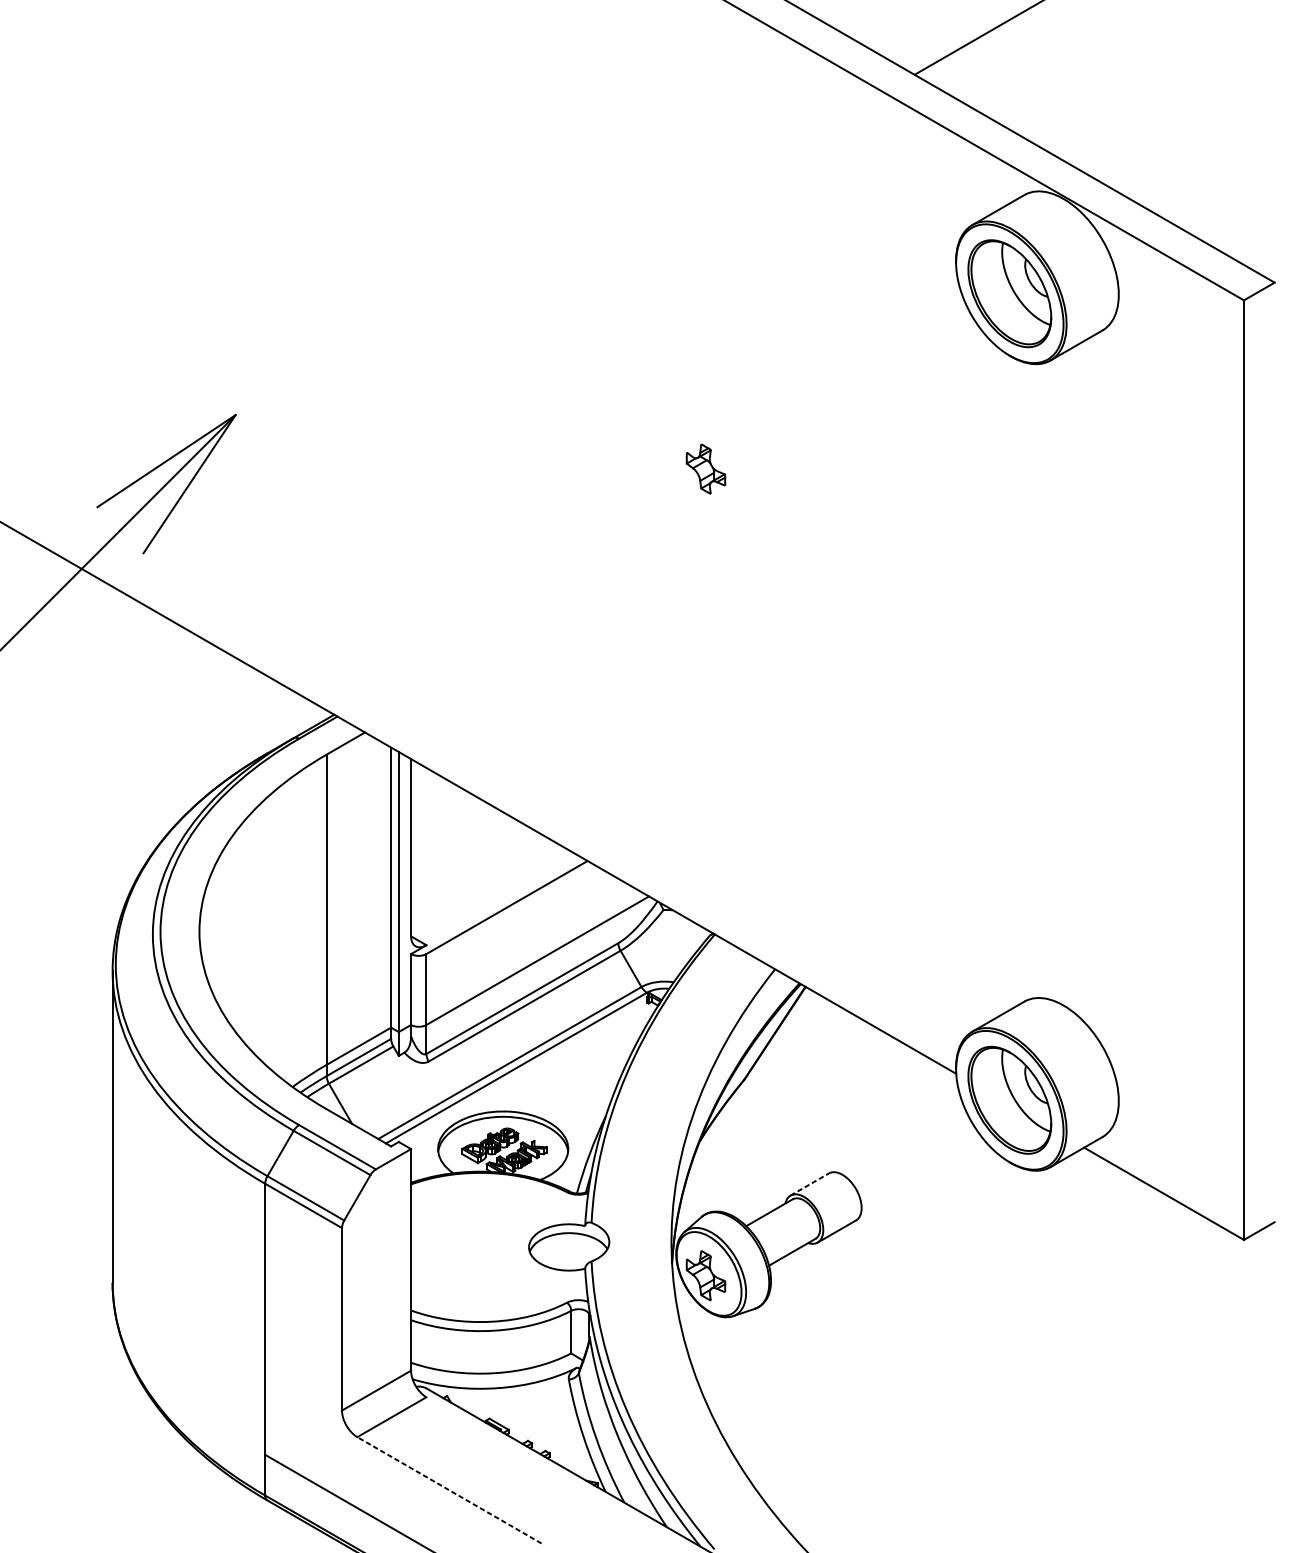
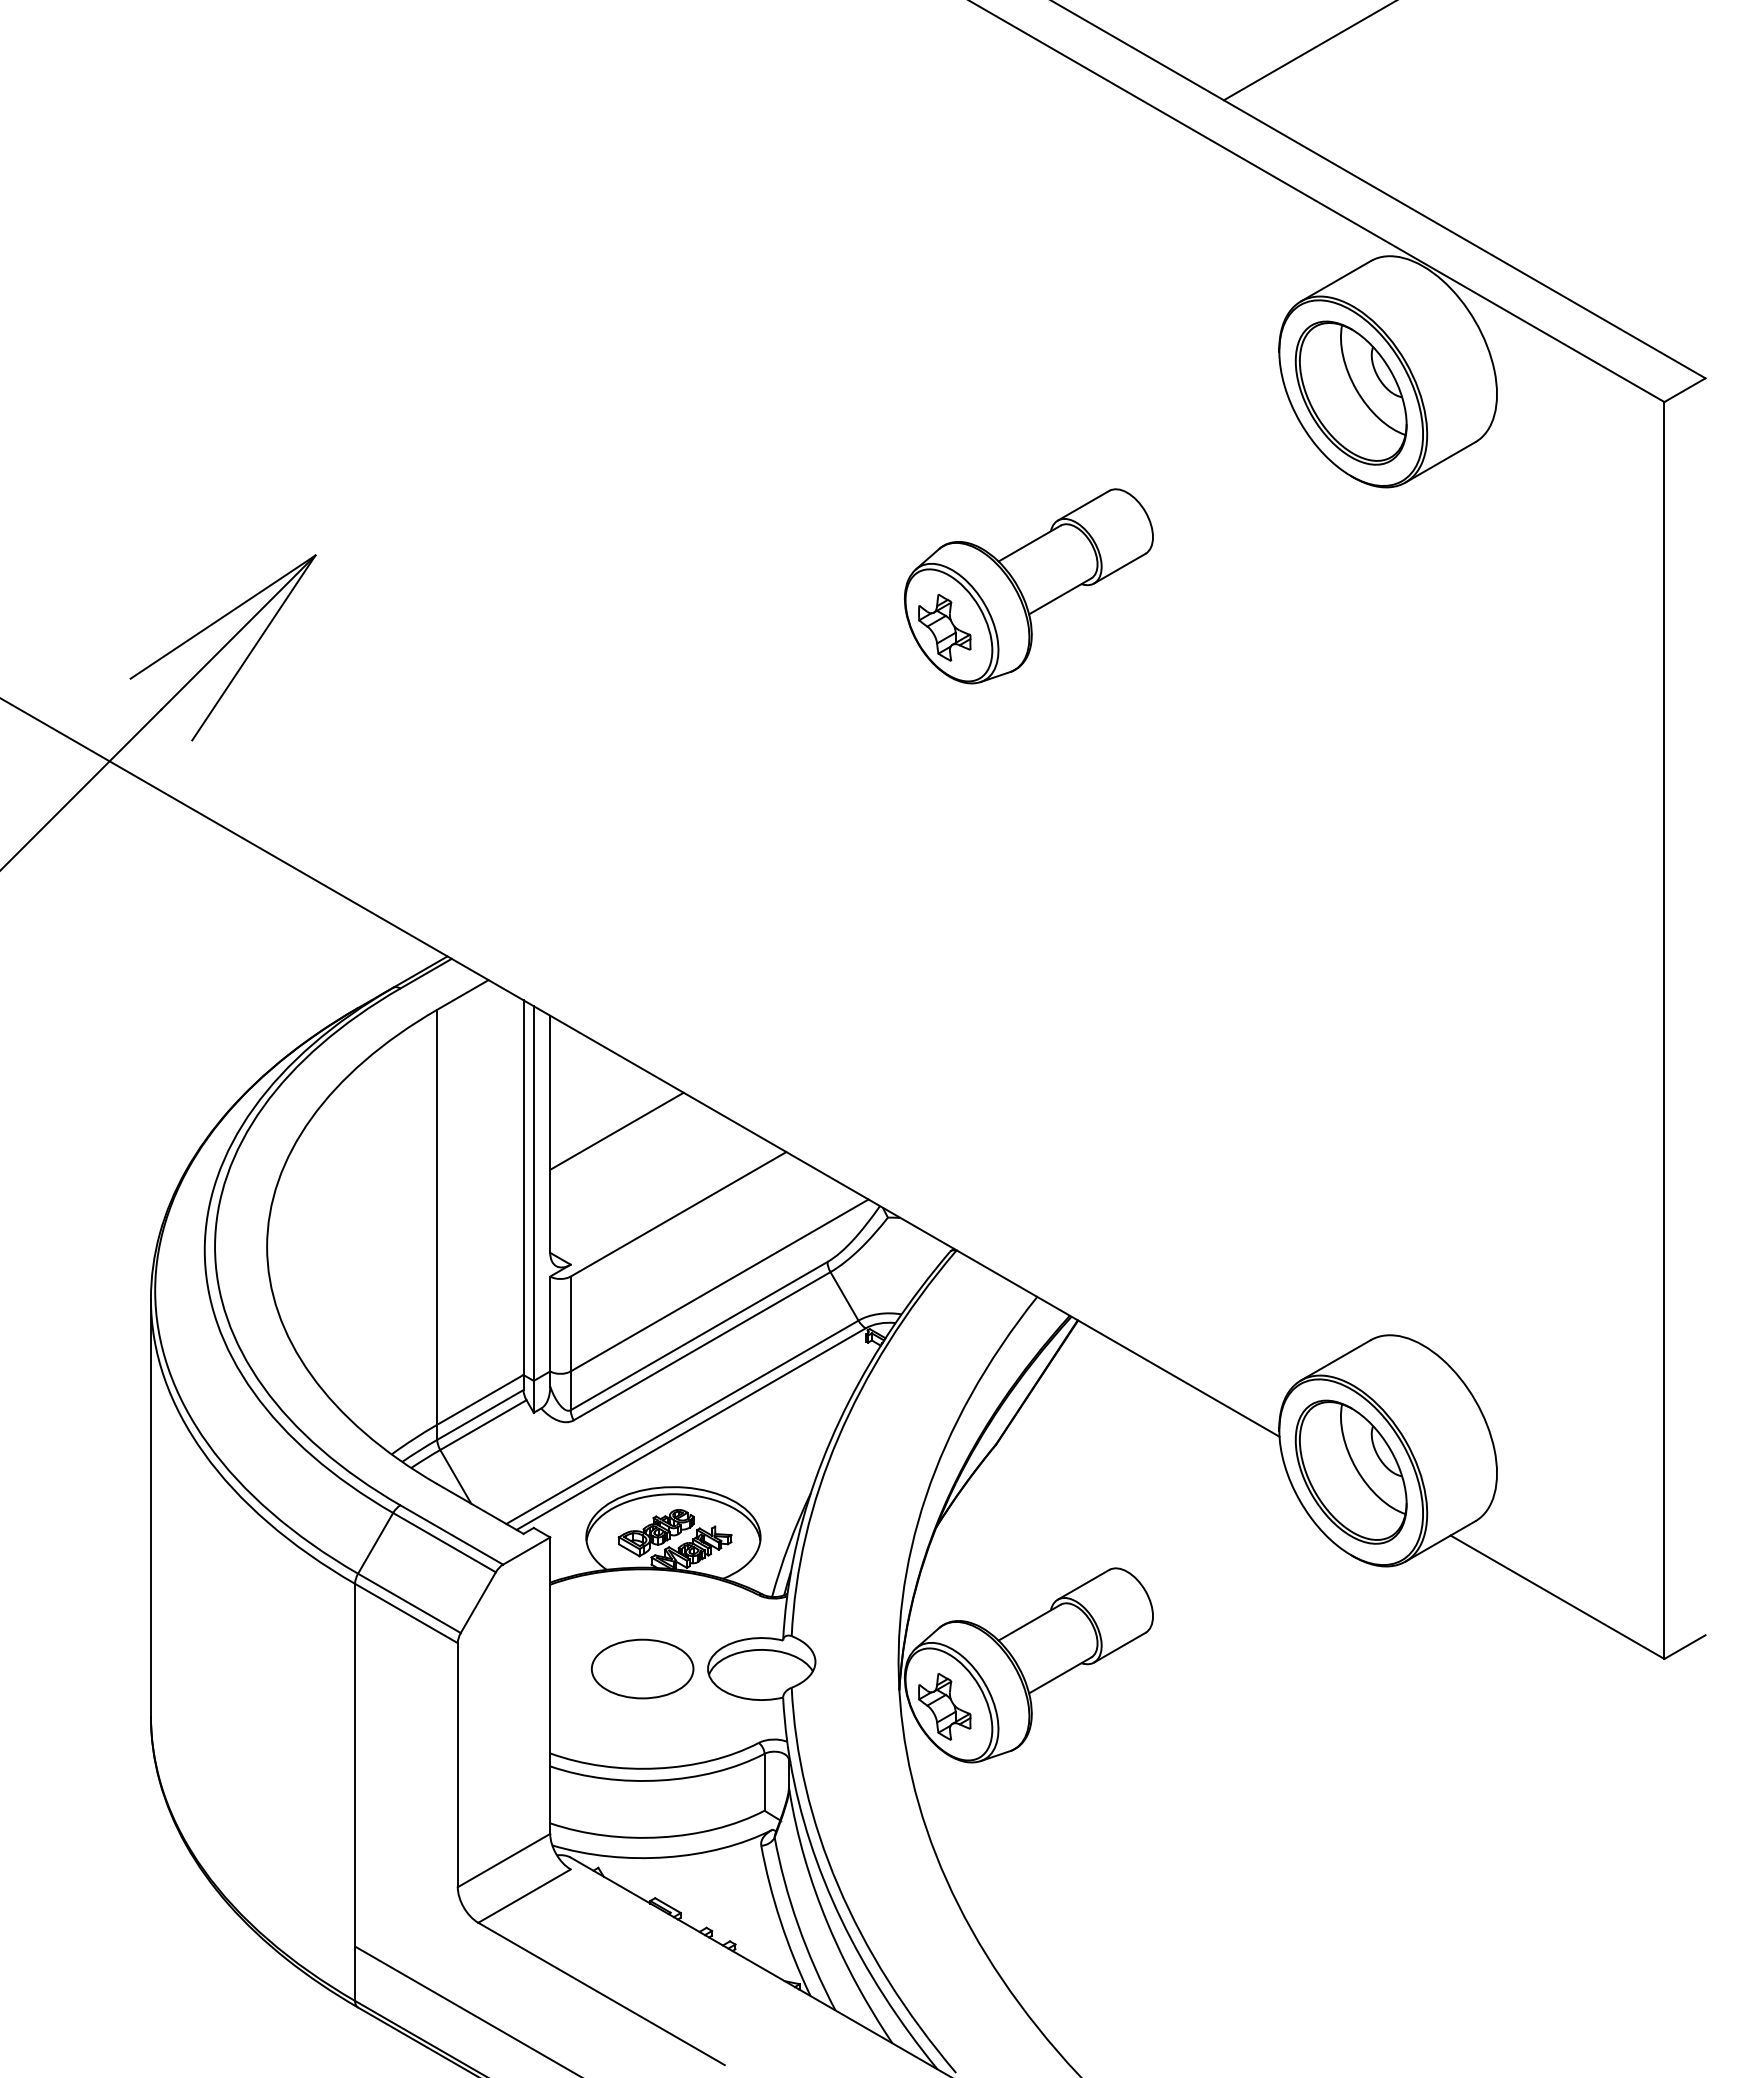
part: (768, 438) -> (1028, 586), added
line: (460, 844) -> (616, 1130), added
line: (809, 1184) -> (1083, 1584), dashed -> solid
part: (480, 1247) -> (642, 1668), added
line: (449, 1489) -> (601, 1993), dashed -> solid

